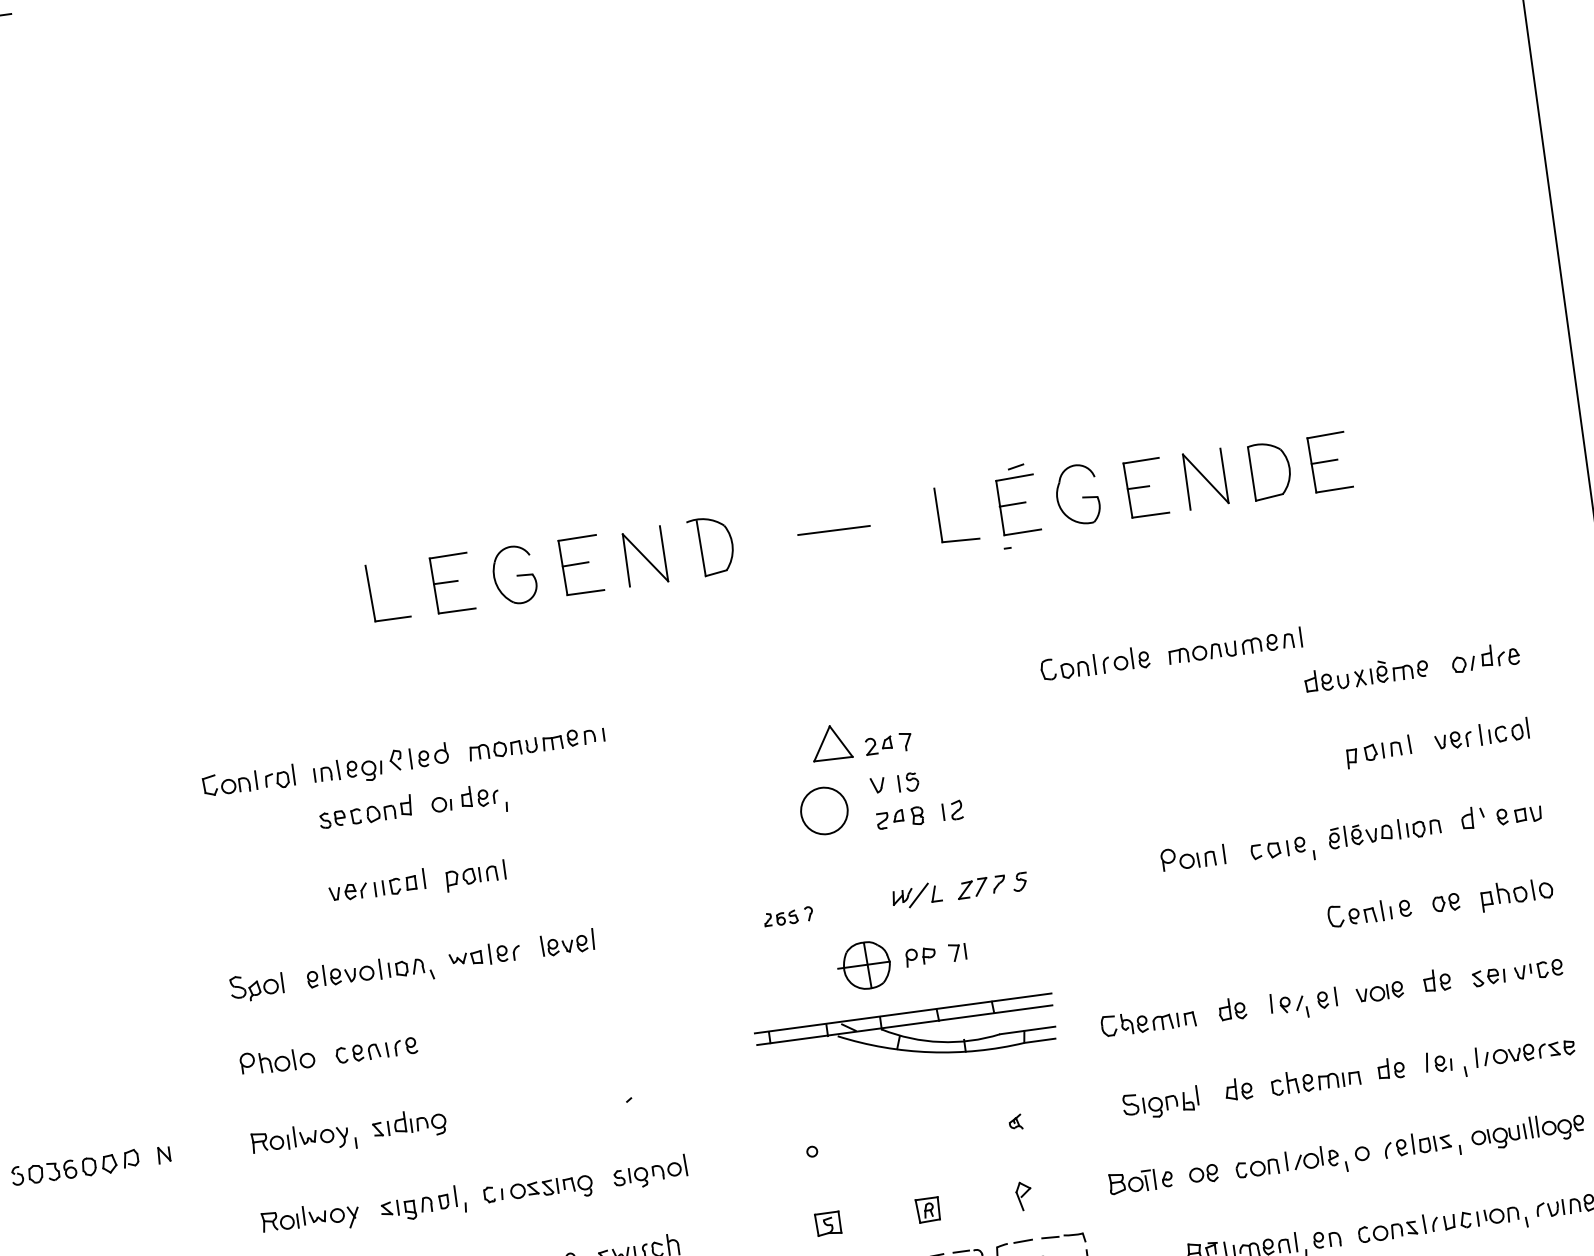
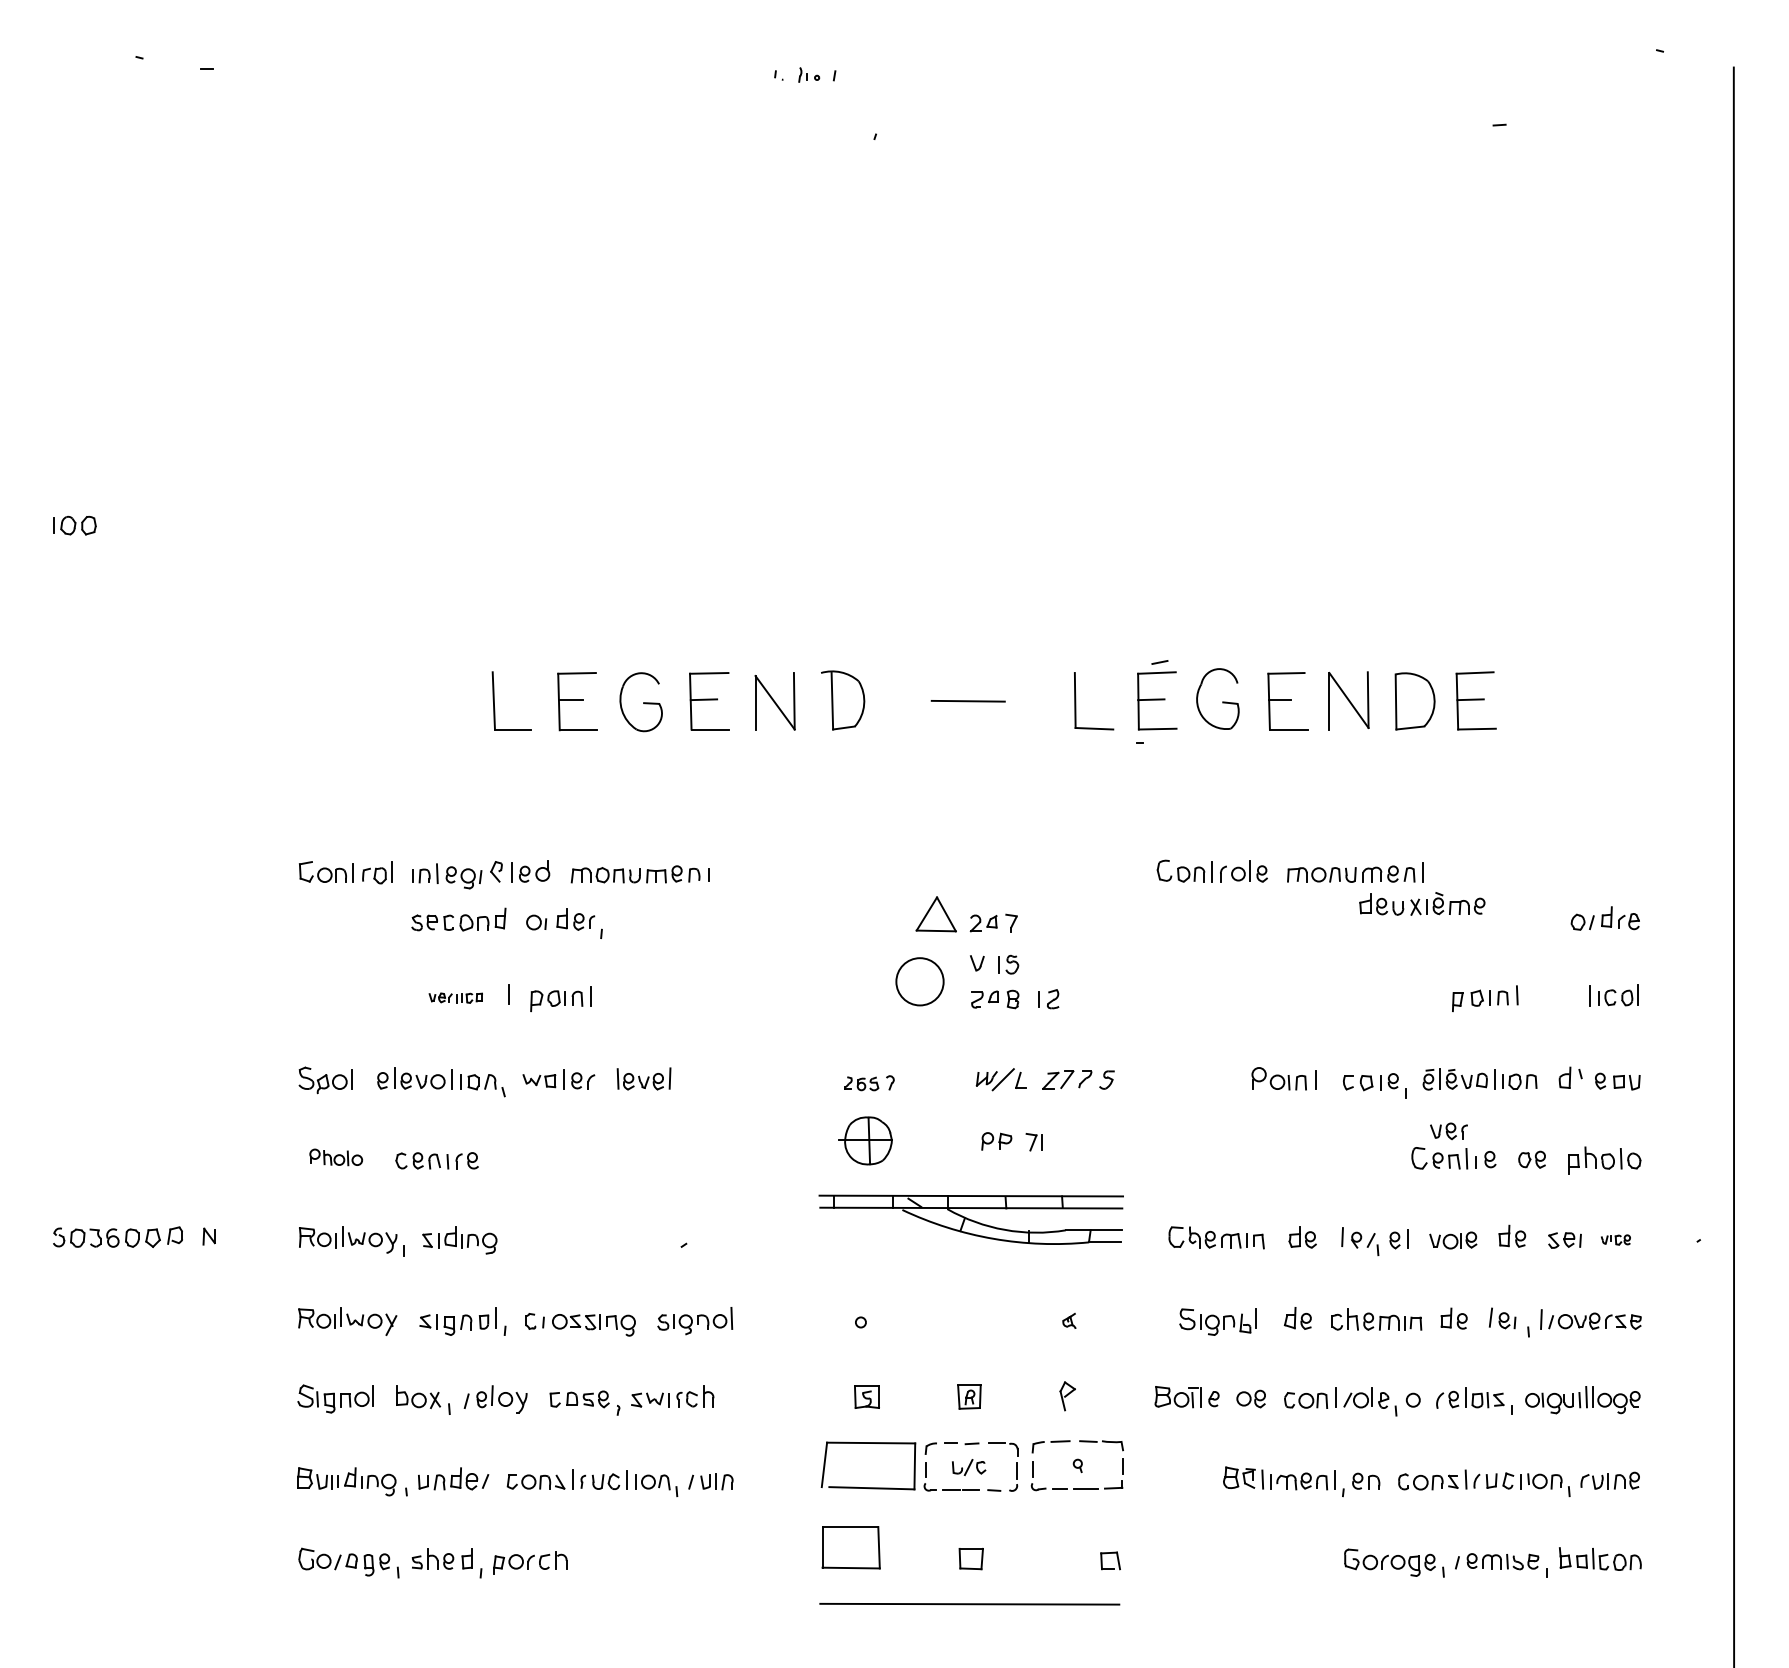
part: (1366, 673) -> (1422, 903), moved
part: (1453, 740) -> (1448, 1131), moved
part: (372, 888) -> (455, 997), size x0.6
part: (863, 965) -> (865, 1140), moved
part: (1538, 969) -> (1615, 1239), size x0.6
part: (277, 1060) -> (336, 1157), size x0.7

